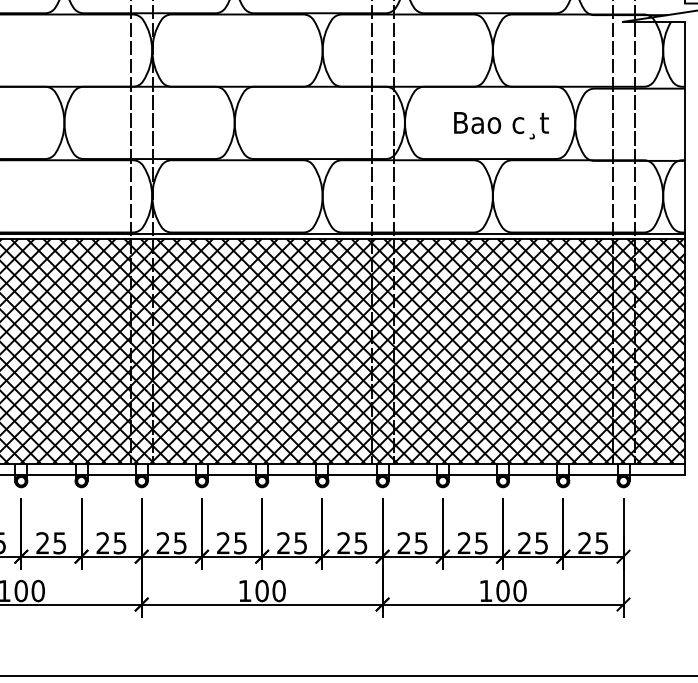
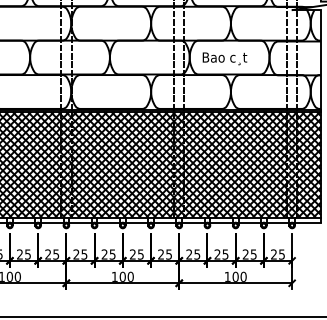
text: (500, 124) -> (224, 58), moved

